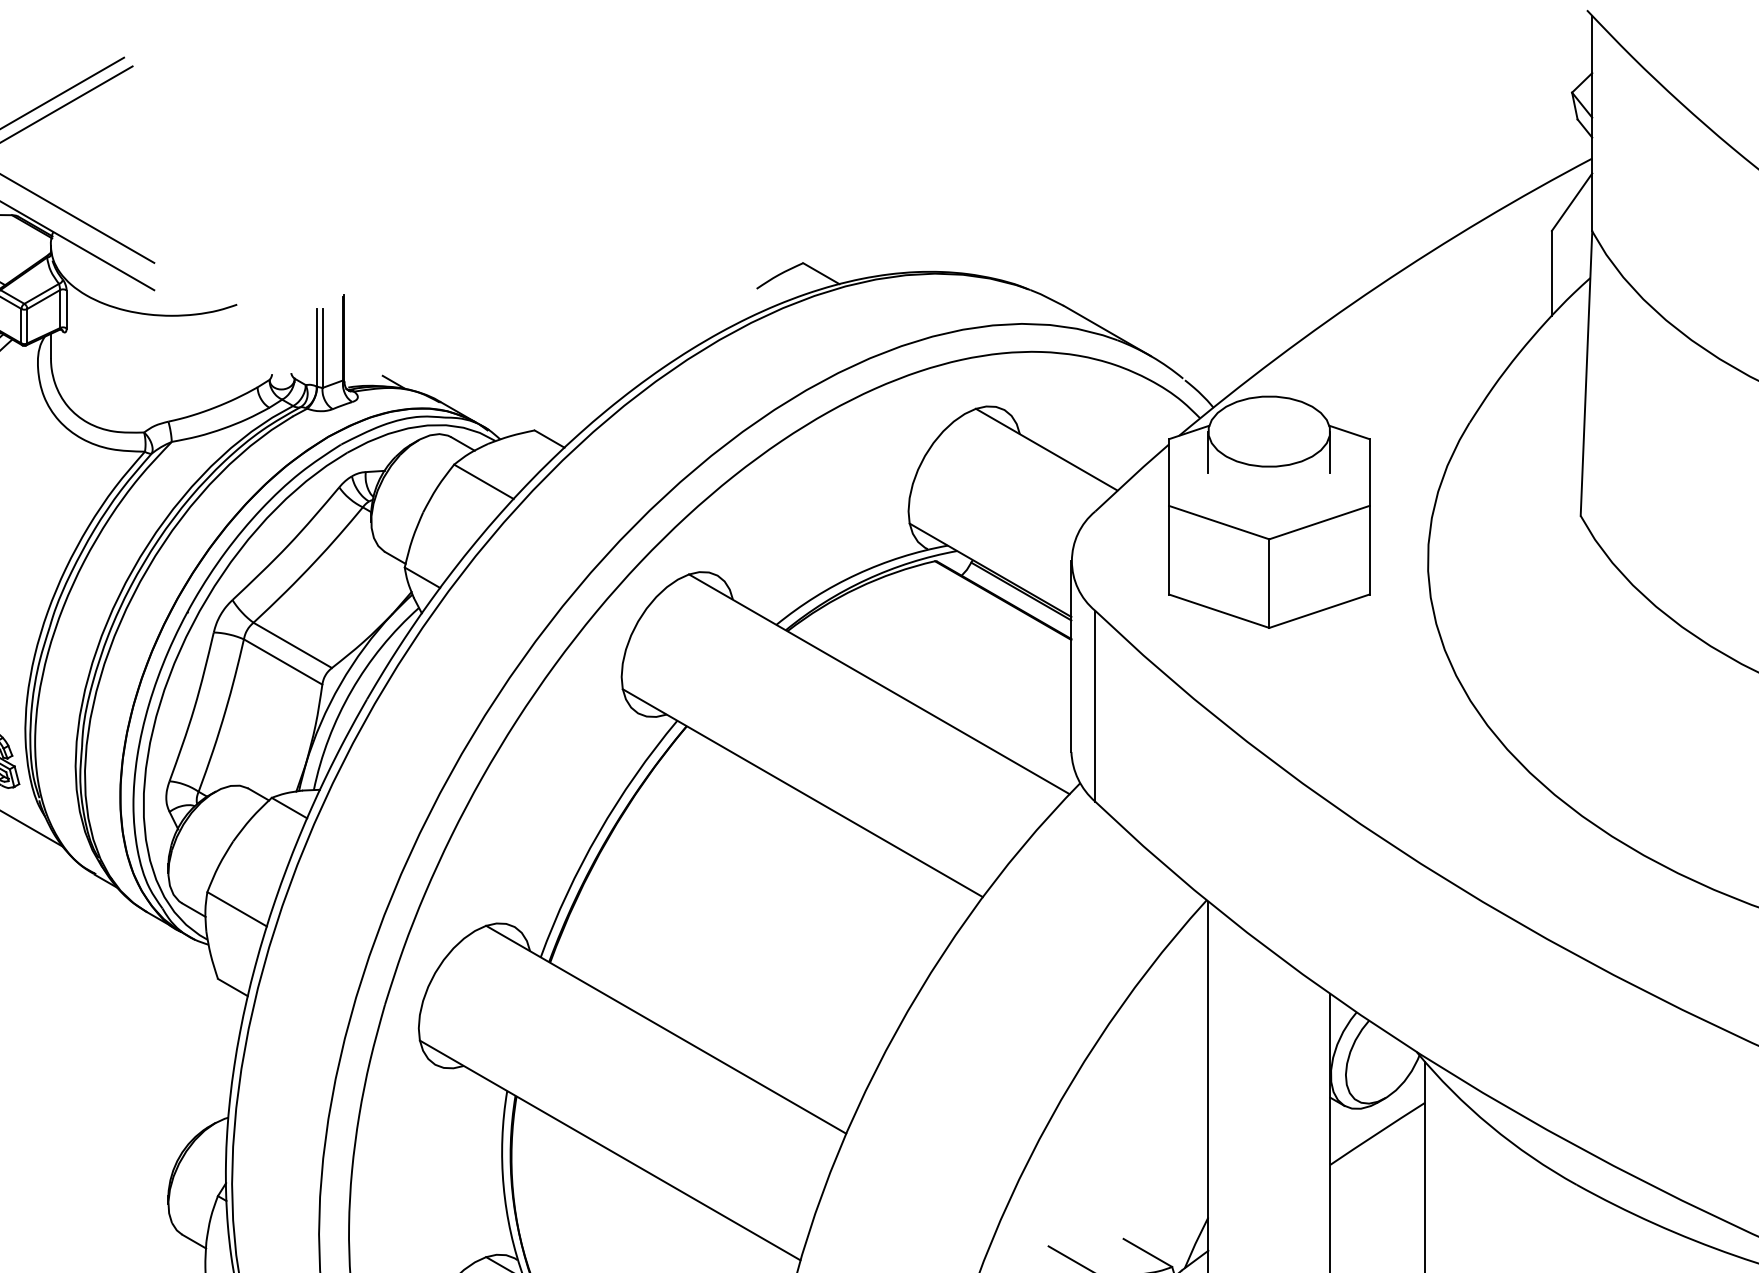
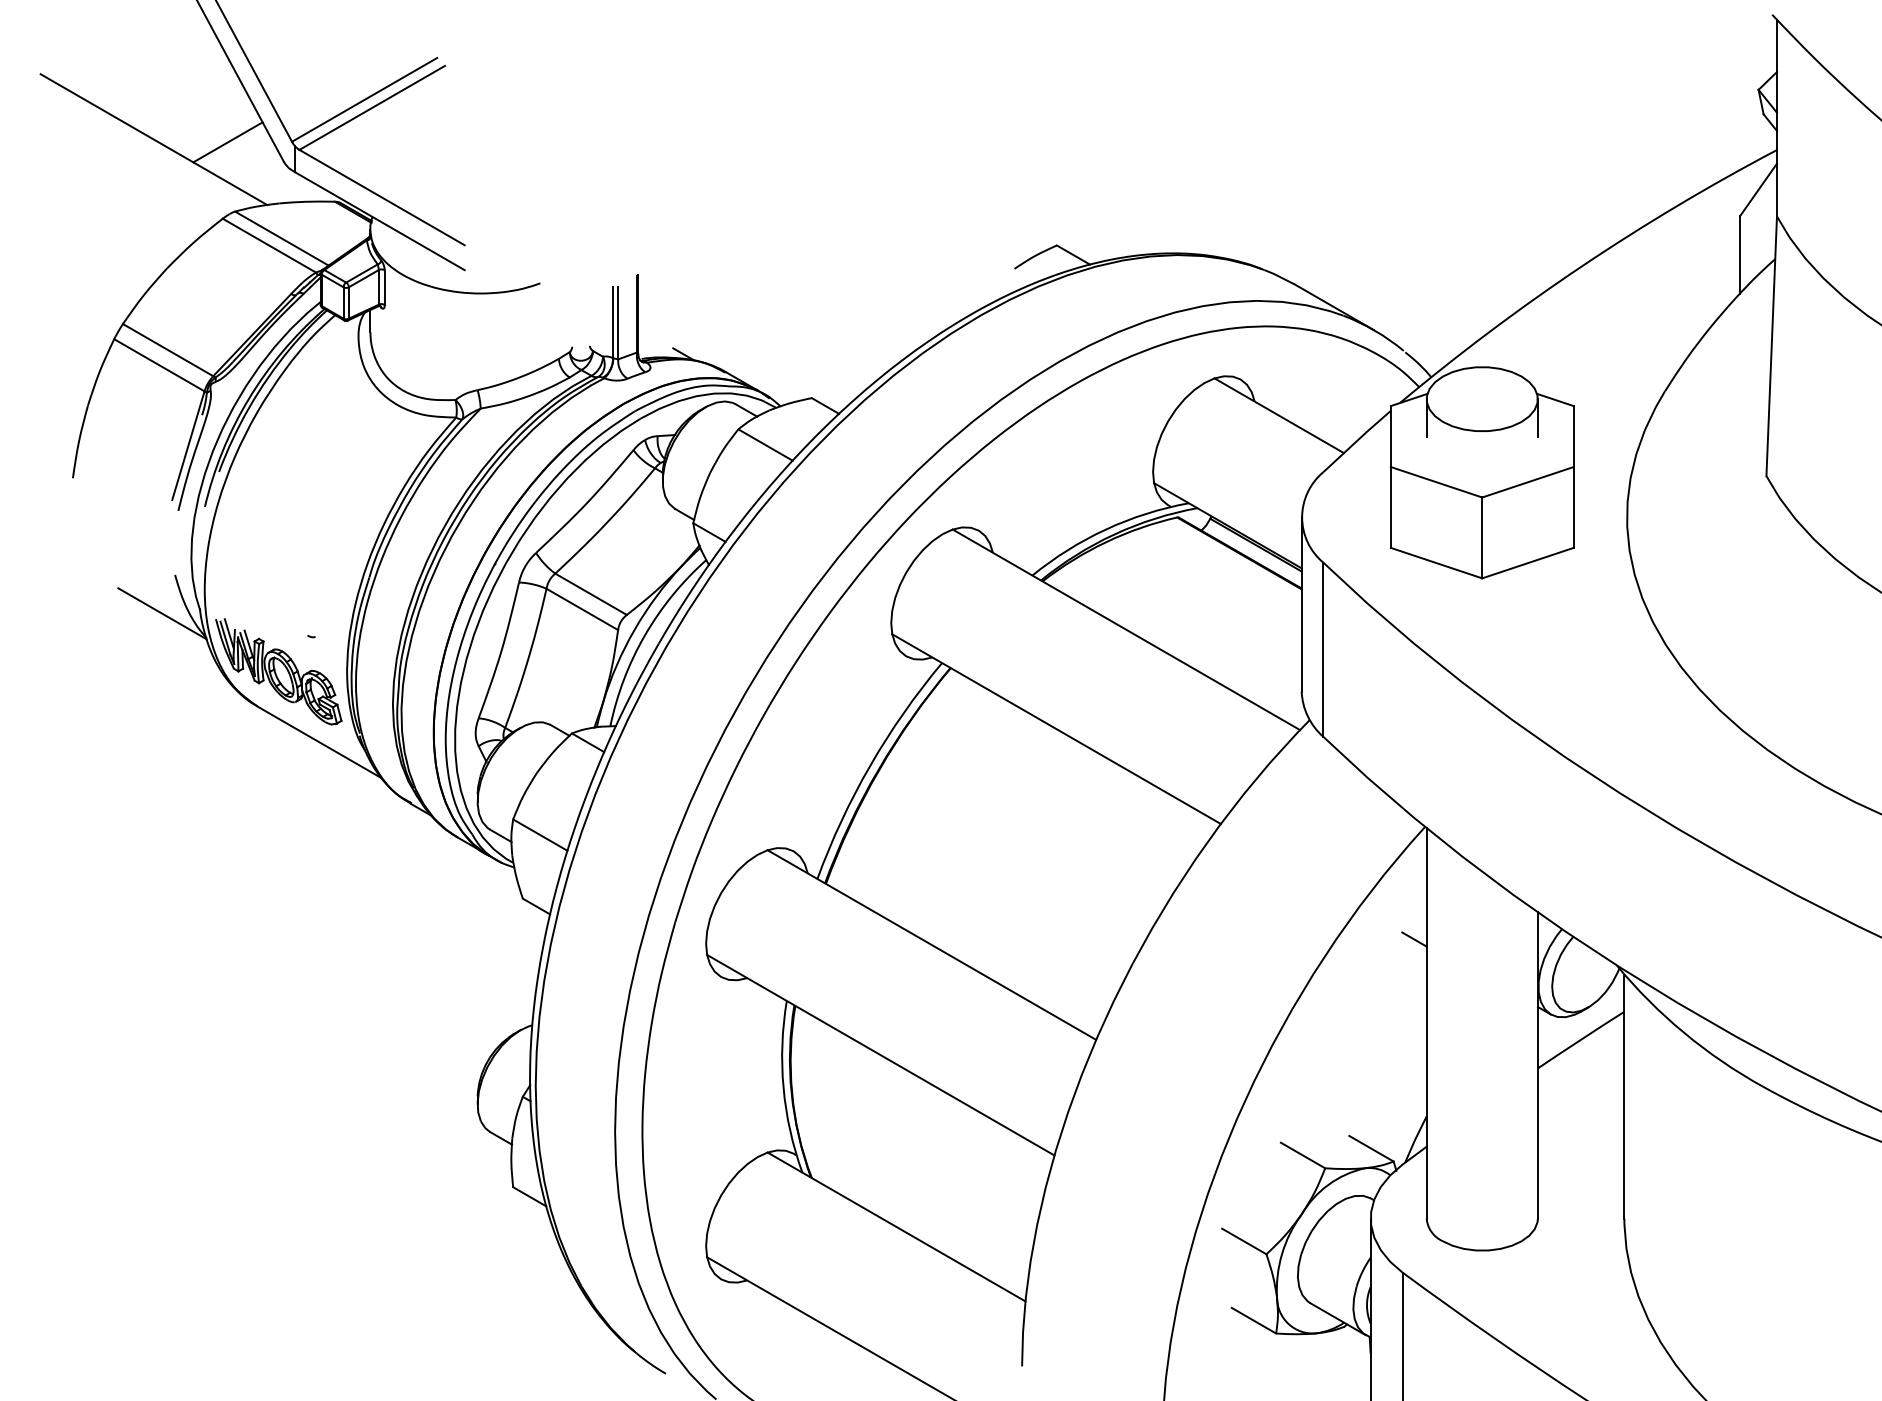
line: (1195, 1023) -> (1414, 939), added

